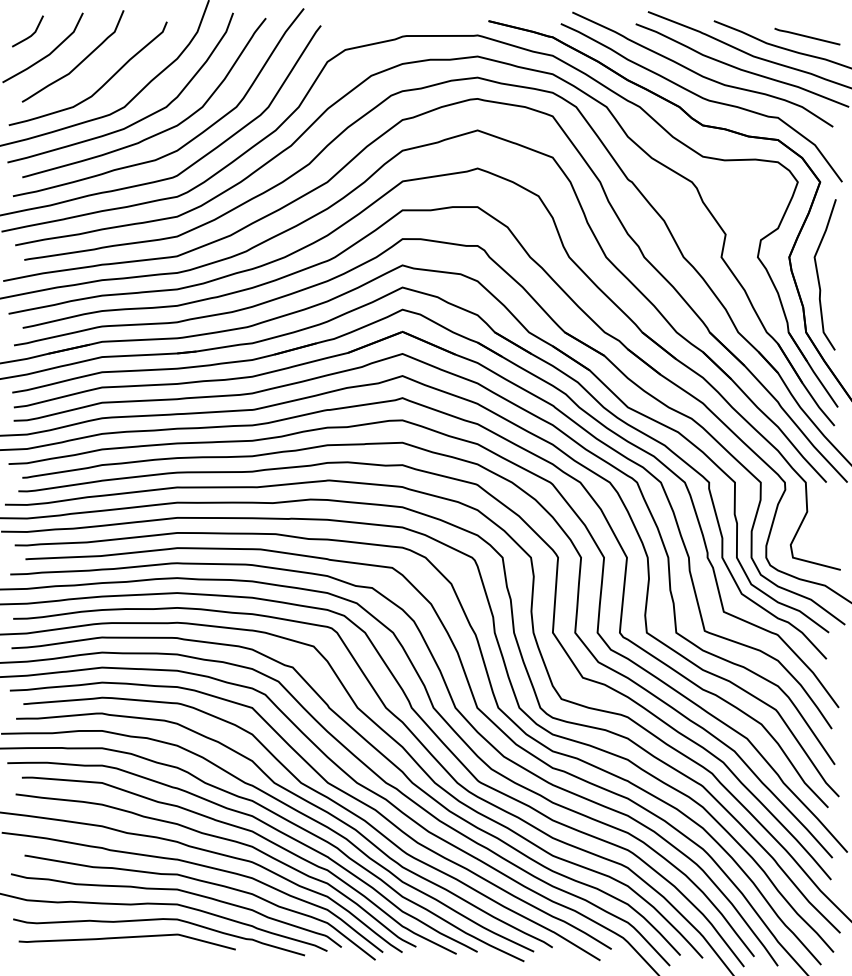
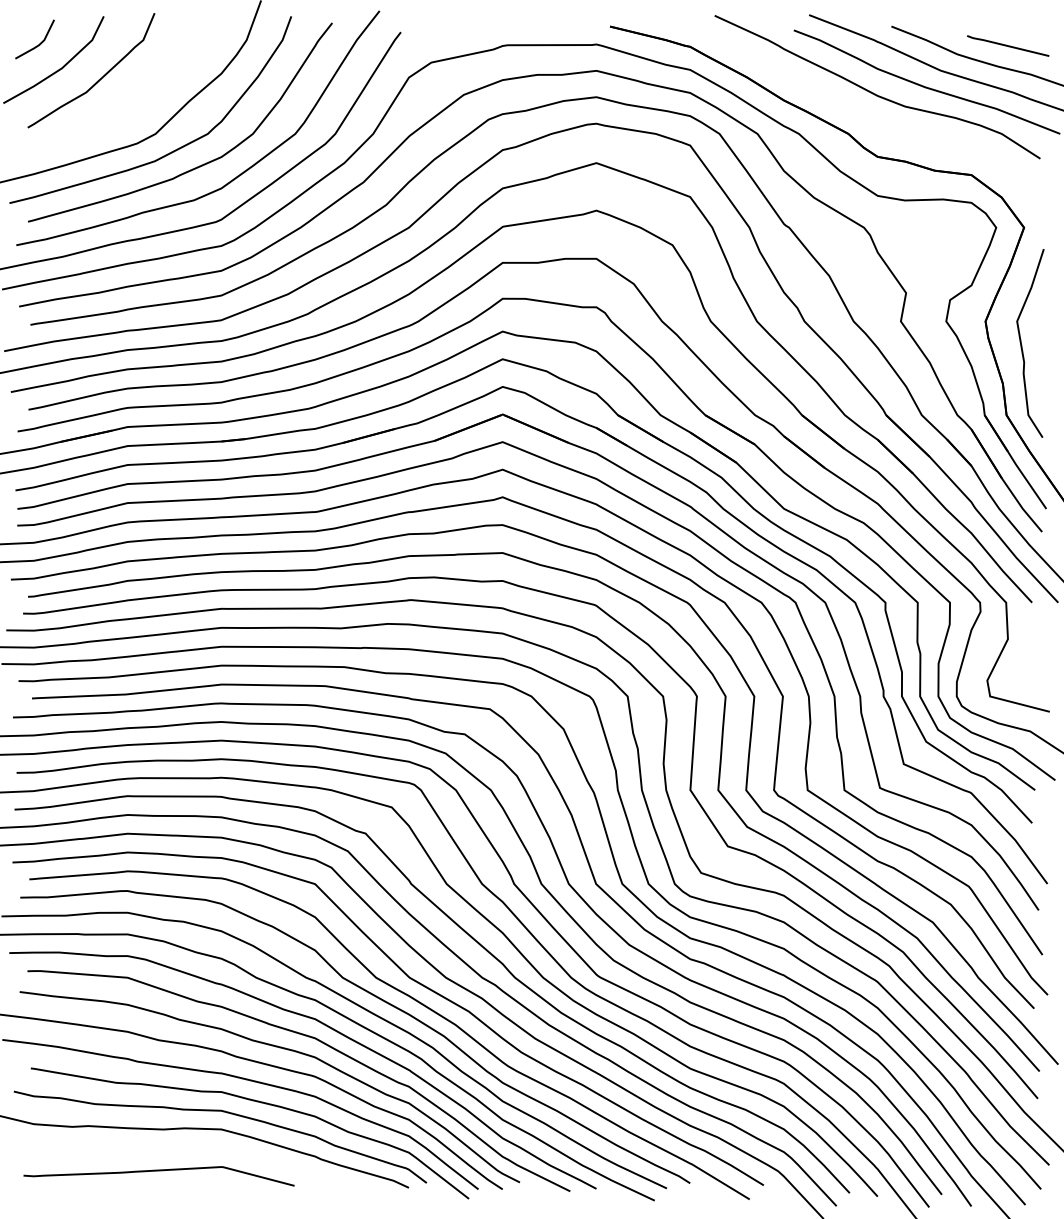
curve: (101, 86) -> (126, 108), removed
curve: (703, 99) -> (878, 124), removed
curve: (155, 920) -> (194, 1149), removed

